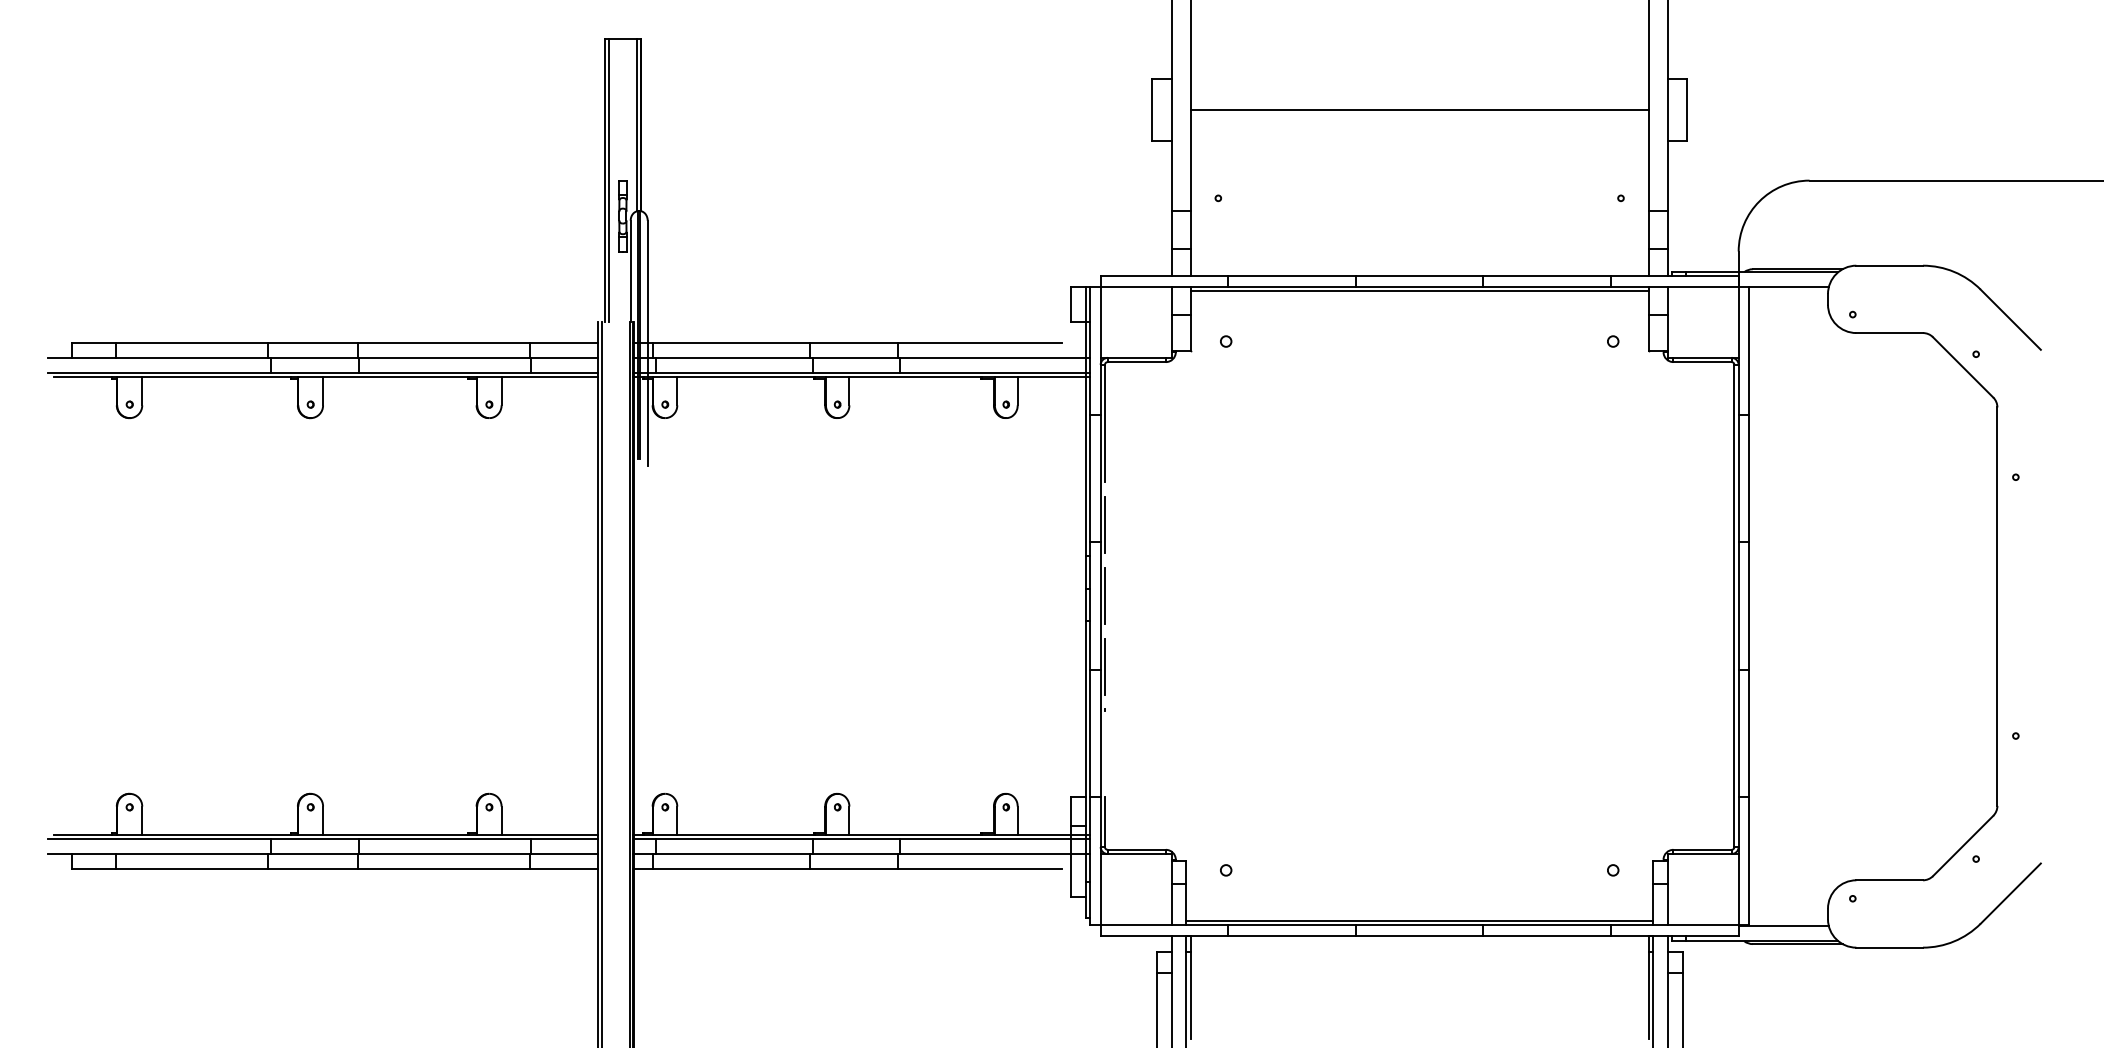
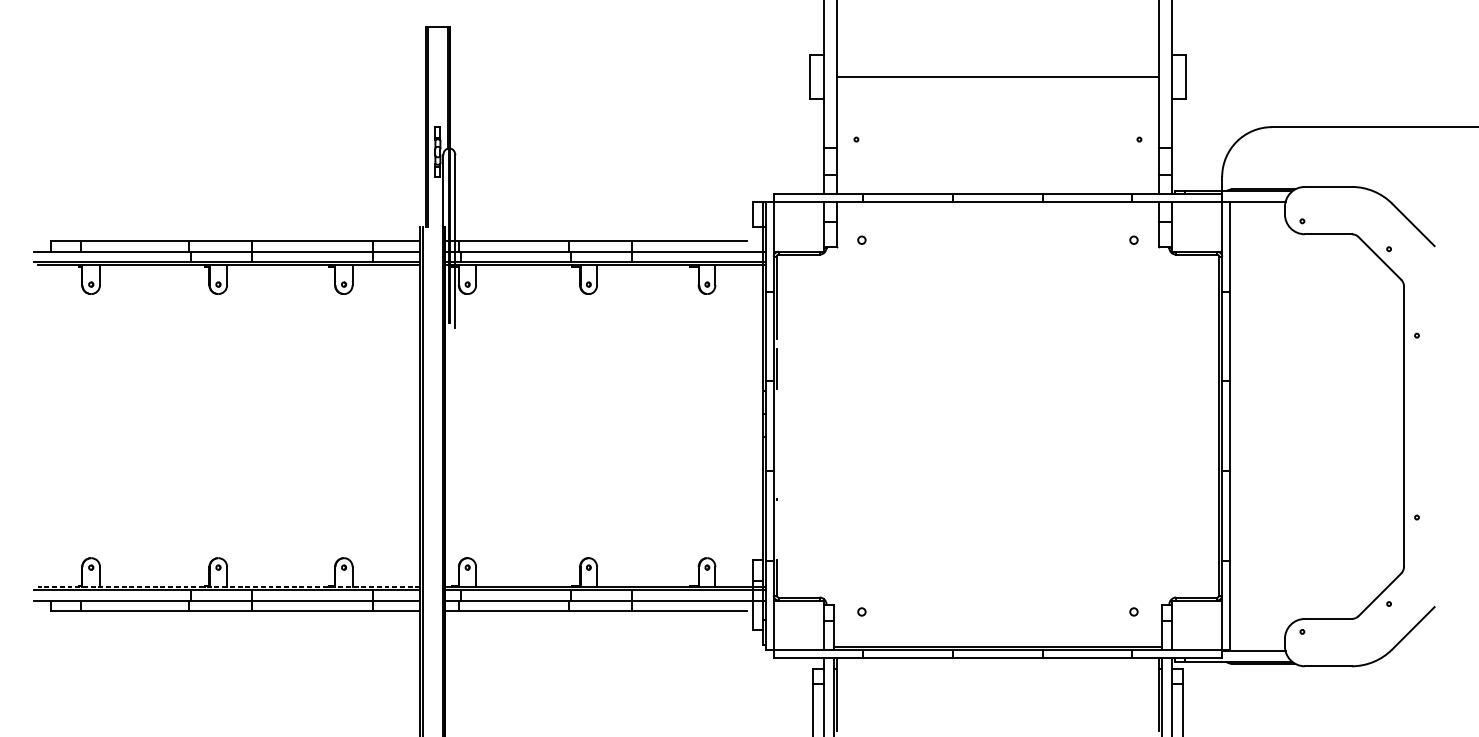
line: (1419, 291) -> (997, 205), removed
line: (1104, 595) -> (776, 418), removed
line: (1104, 666) -> (776, 468), removed
line: (325, 834) -> (228, 586), solid -> dashed

